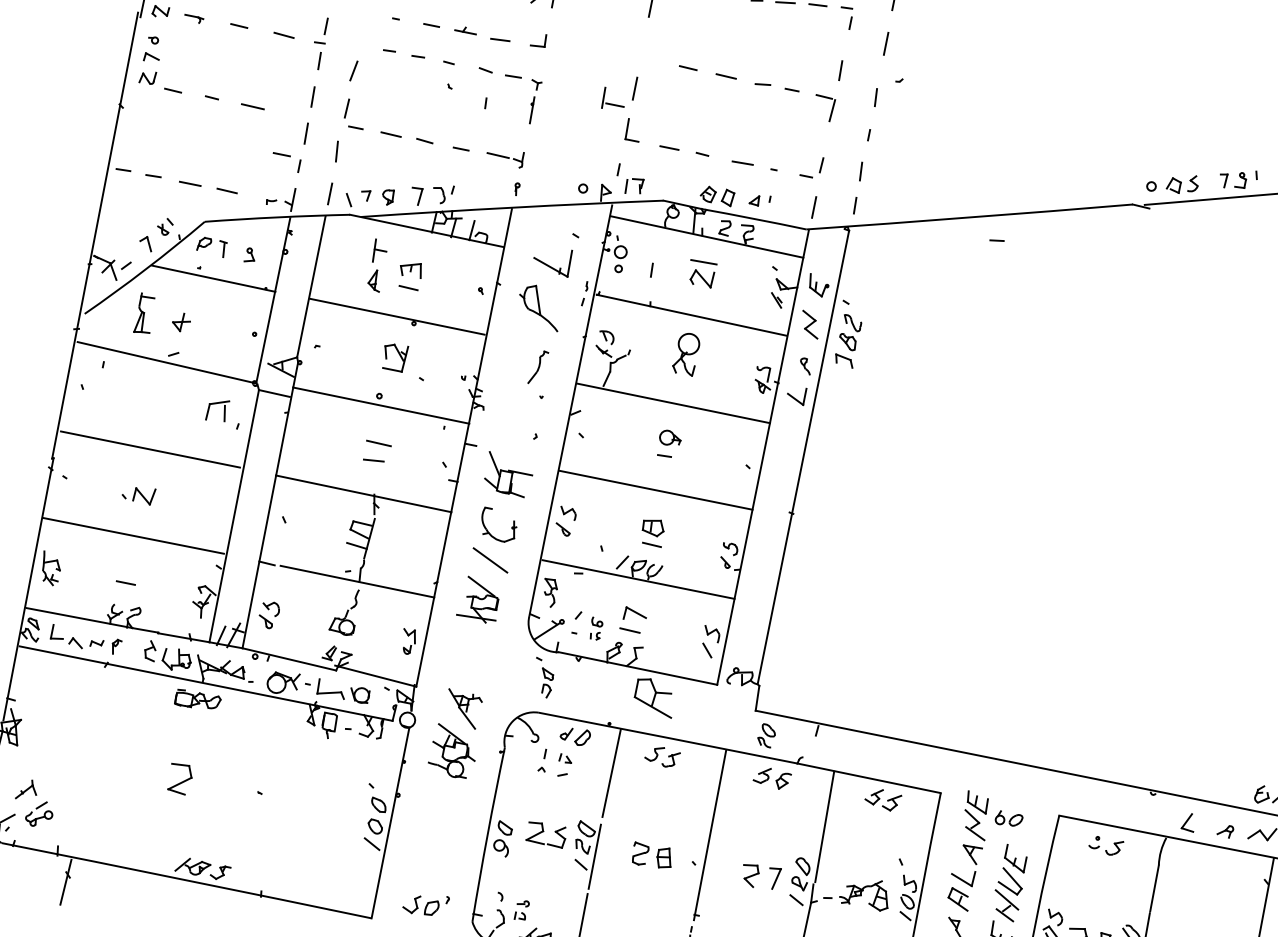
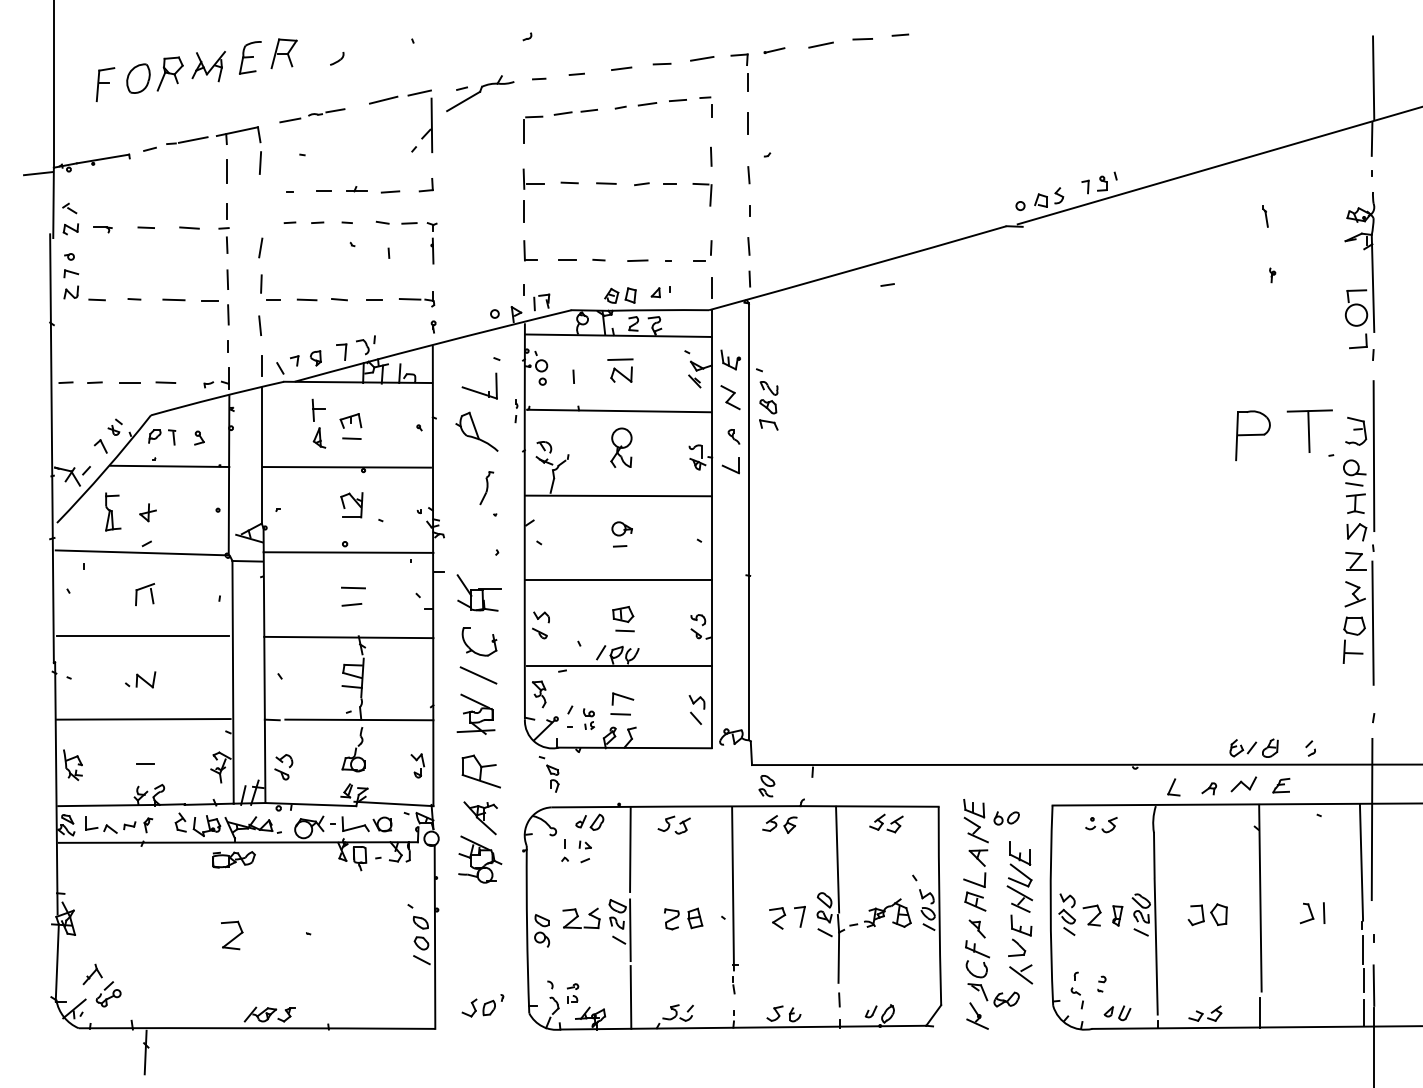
part: (613, 99) -> (533, 178), moved
line: (281, 154) -> (209, 300), moved
part: (218, 410) -> (145, 594), moved
part: (654, 697) -> (480, 771), moved

